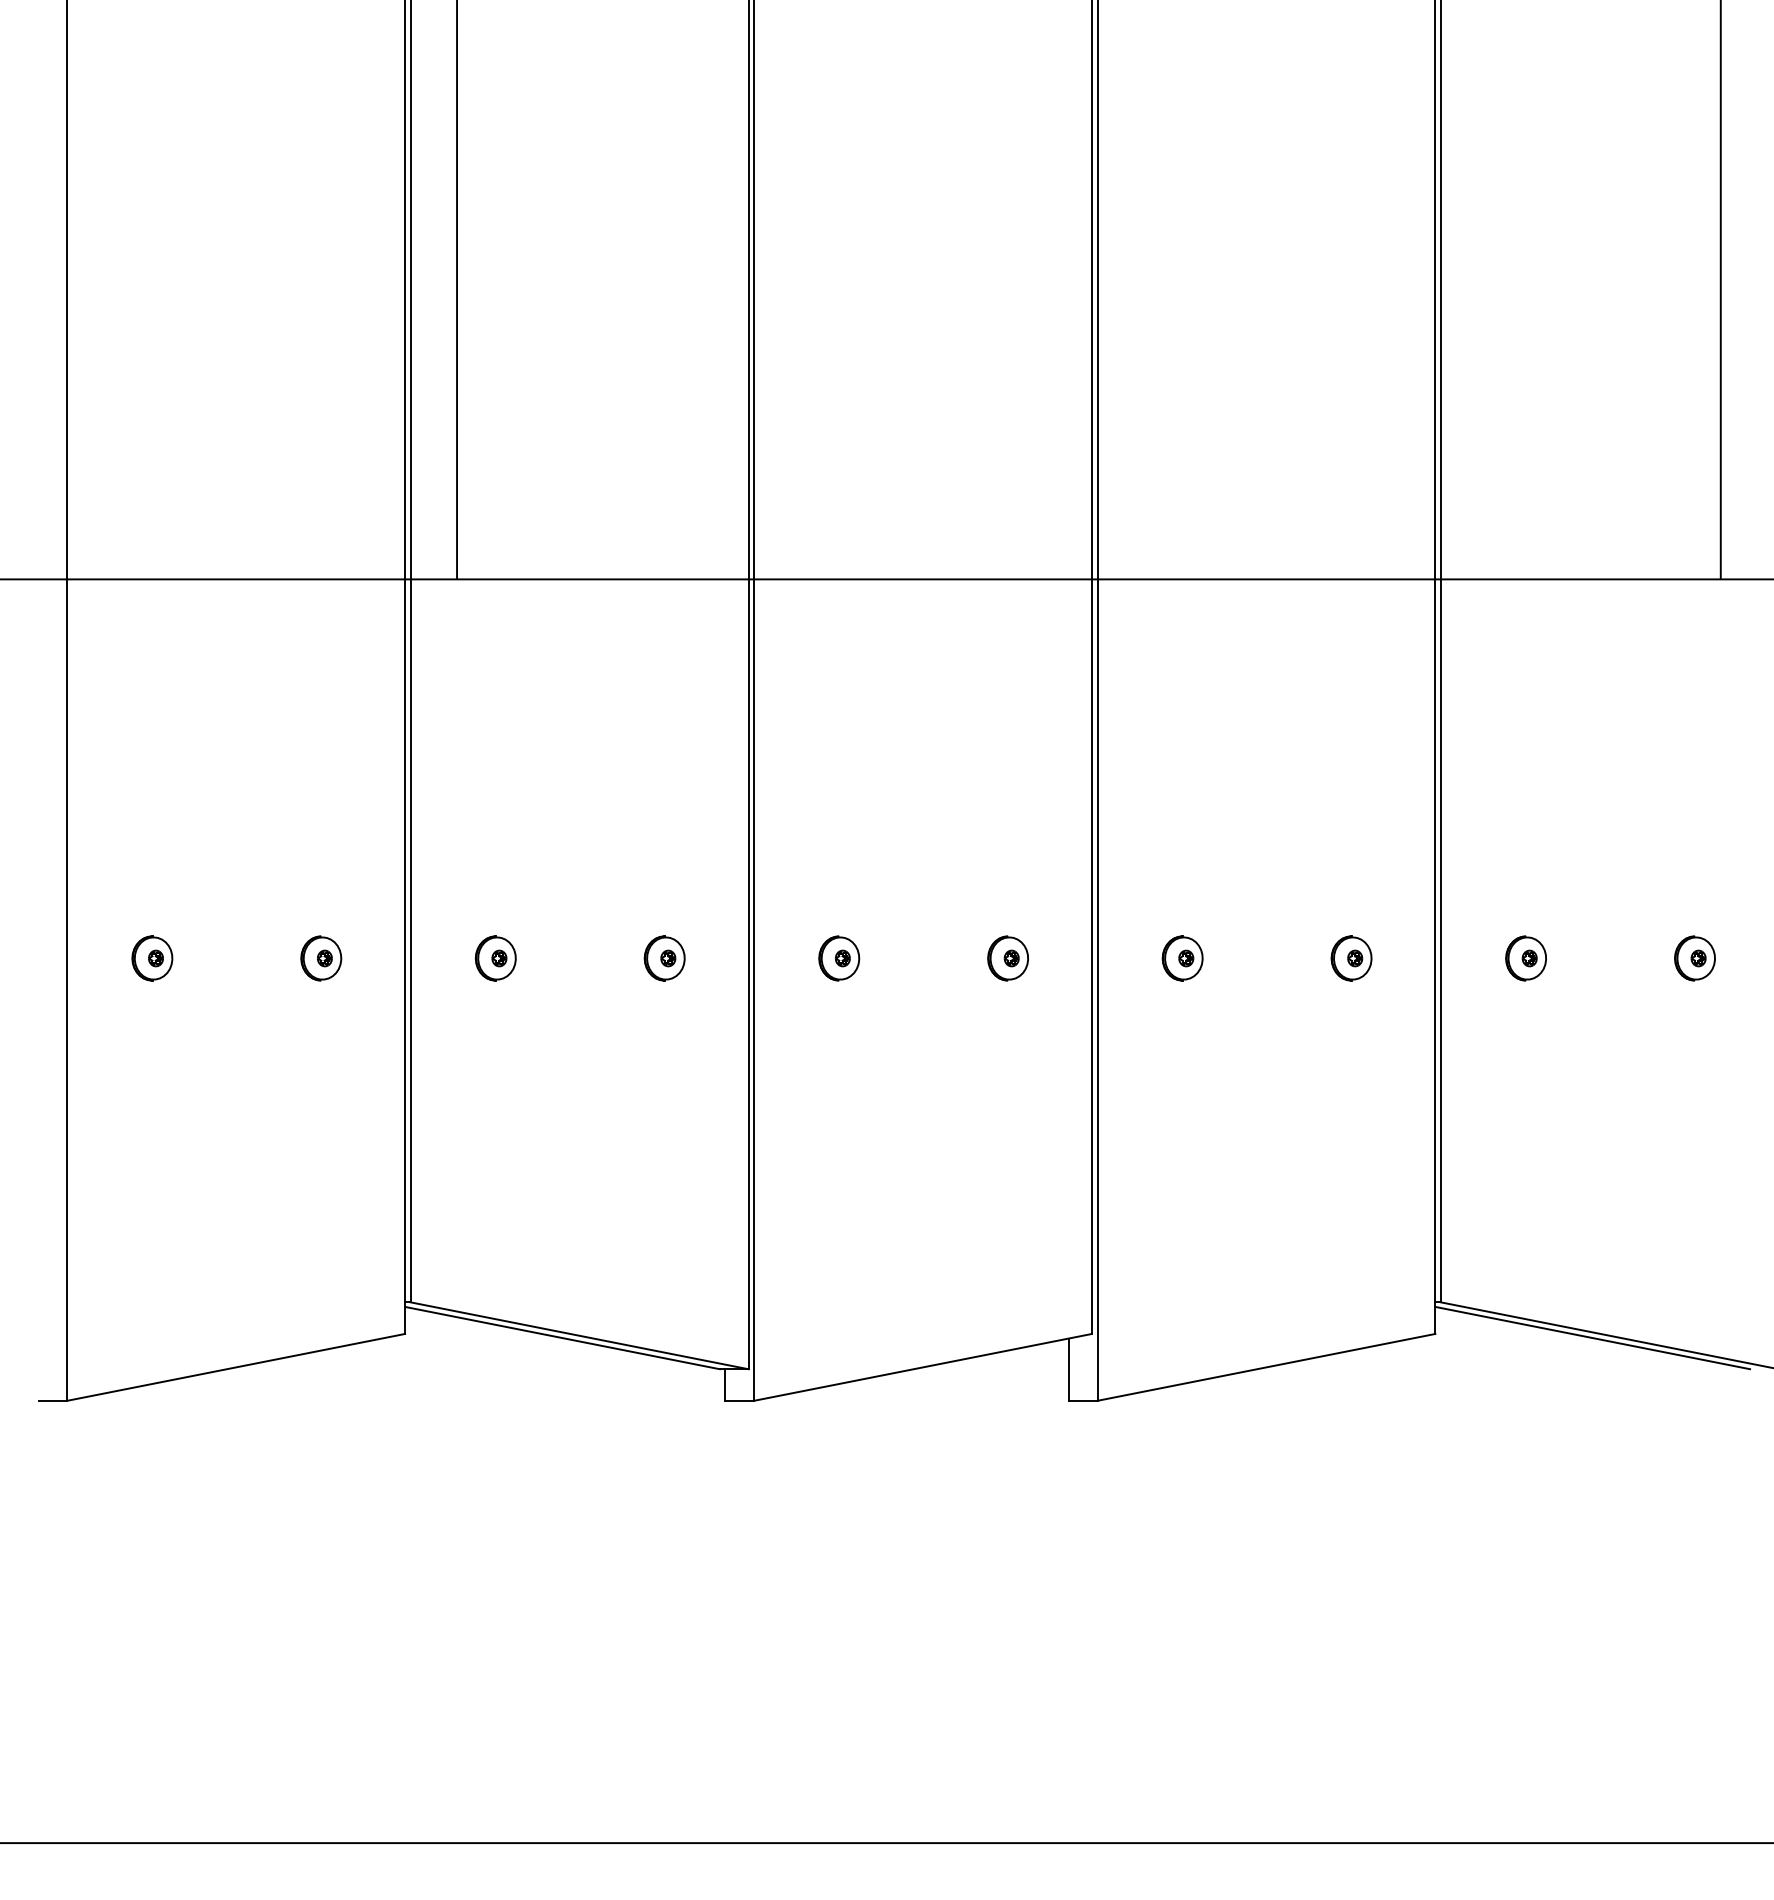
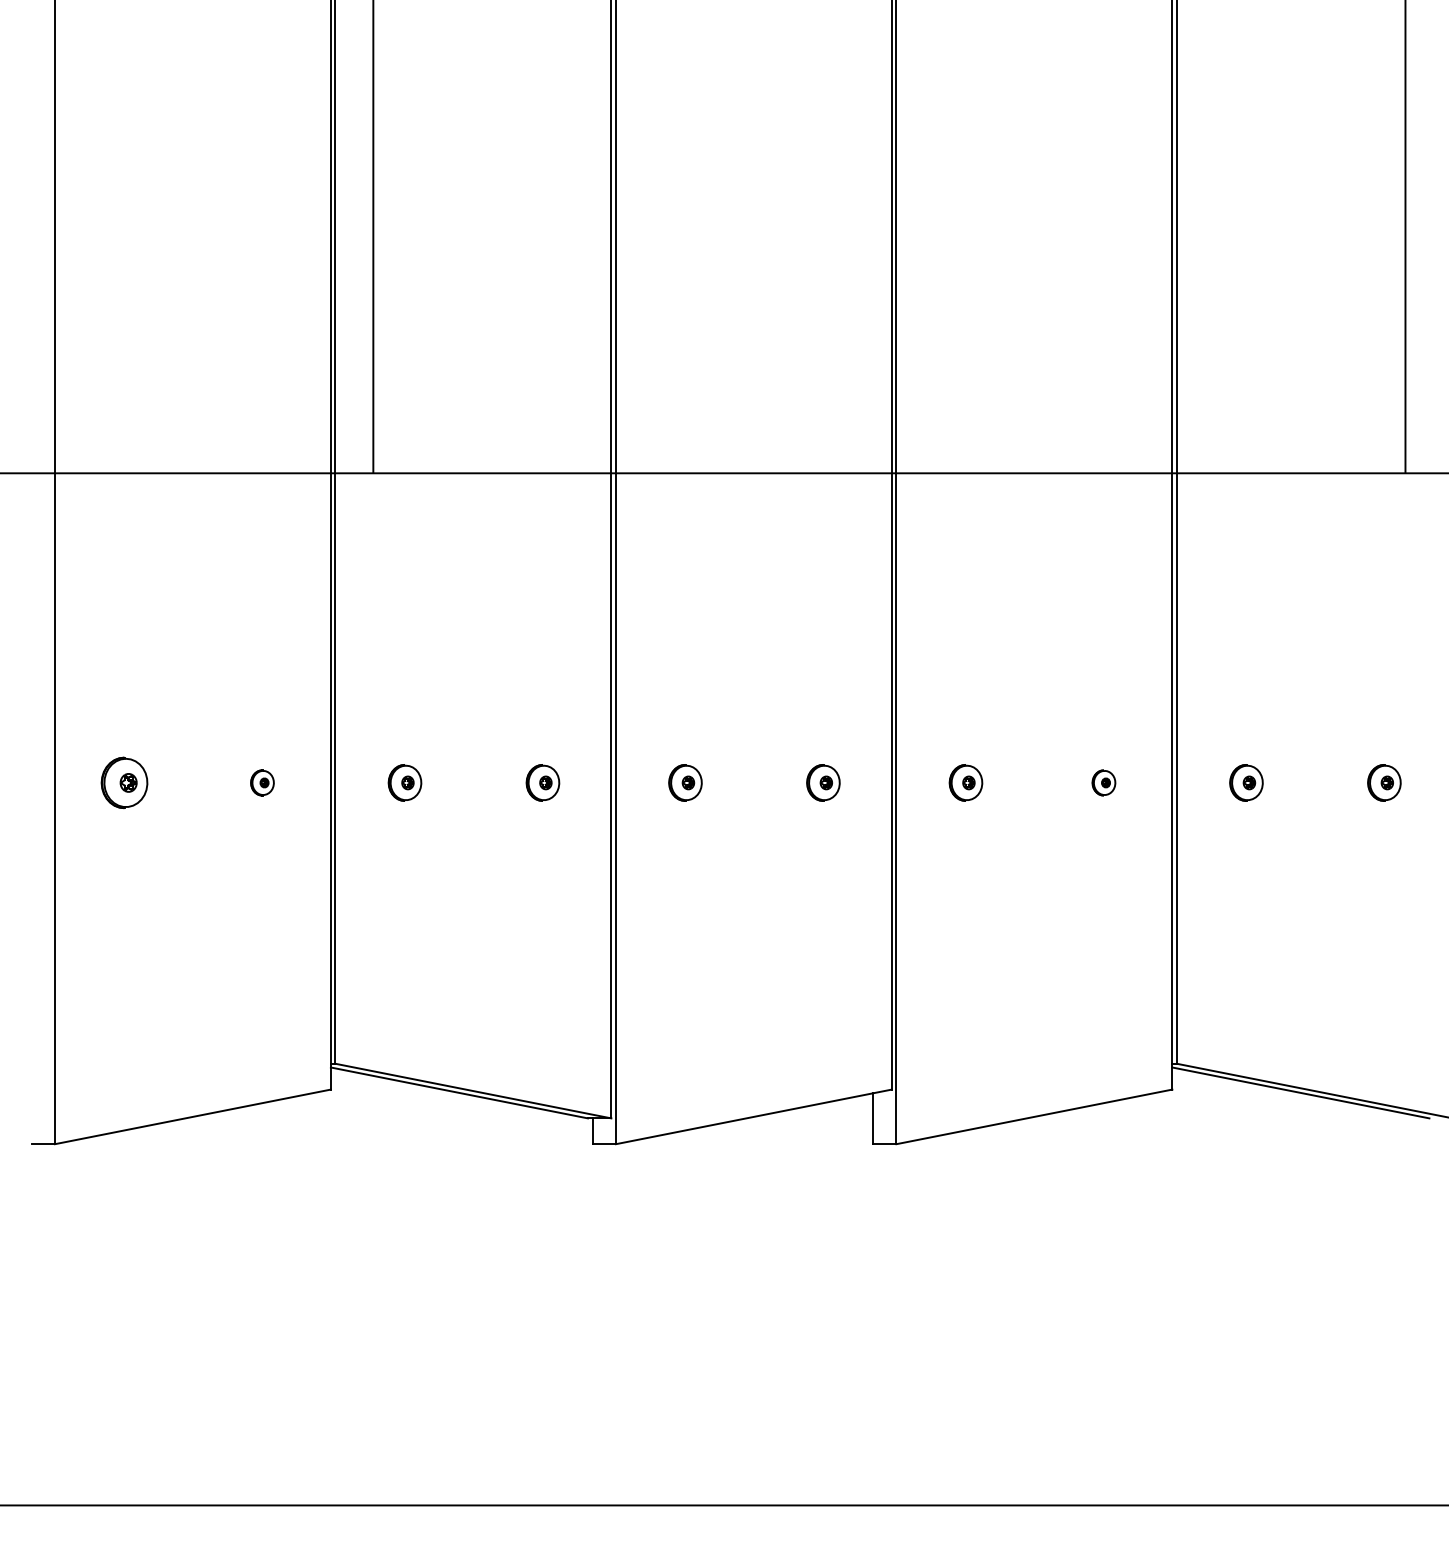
part: (152, 957) -> (124, 782), size x1.4
part: (321, 957) -> (262, 782), size x0.7
part: (1351, 957) -> (1103, 782), size x0.7

